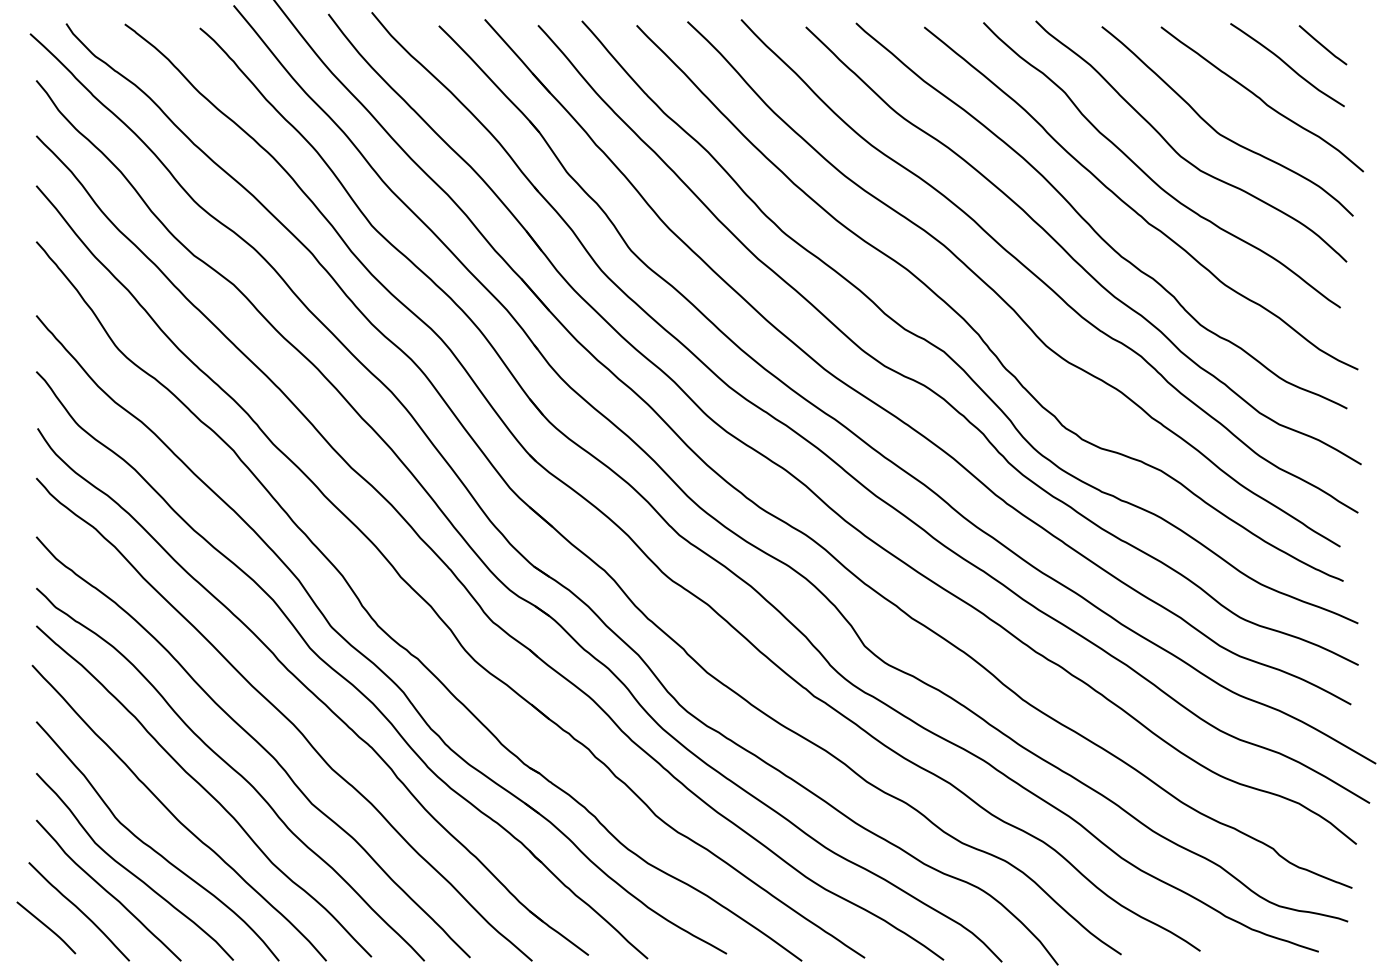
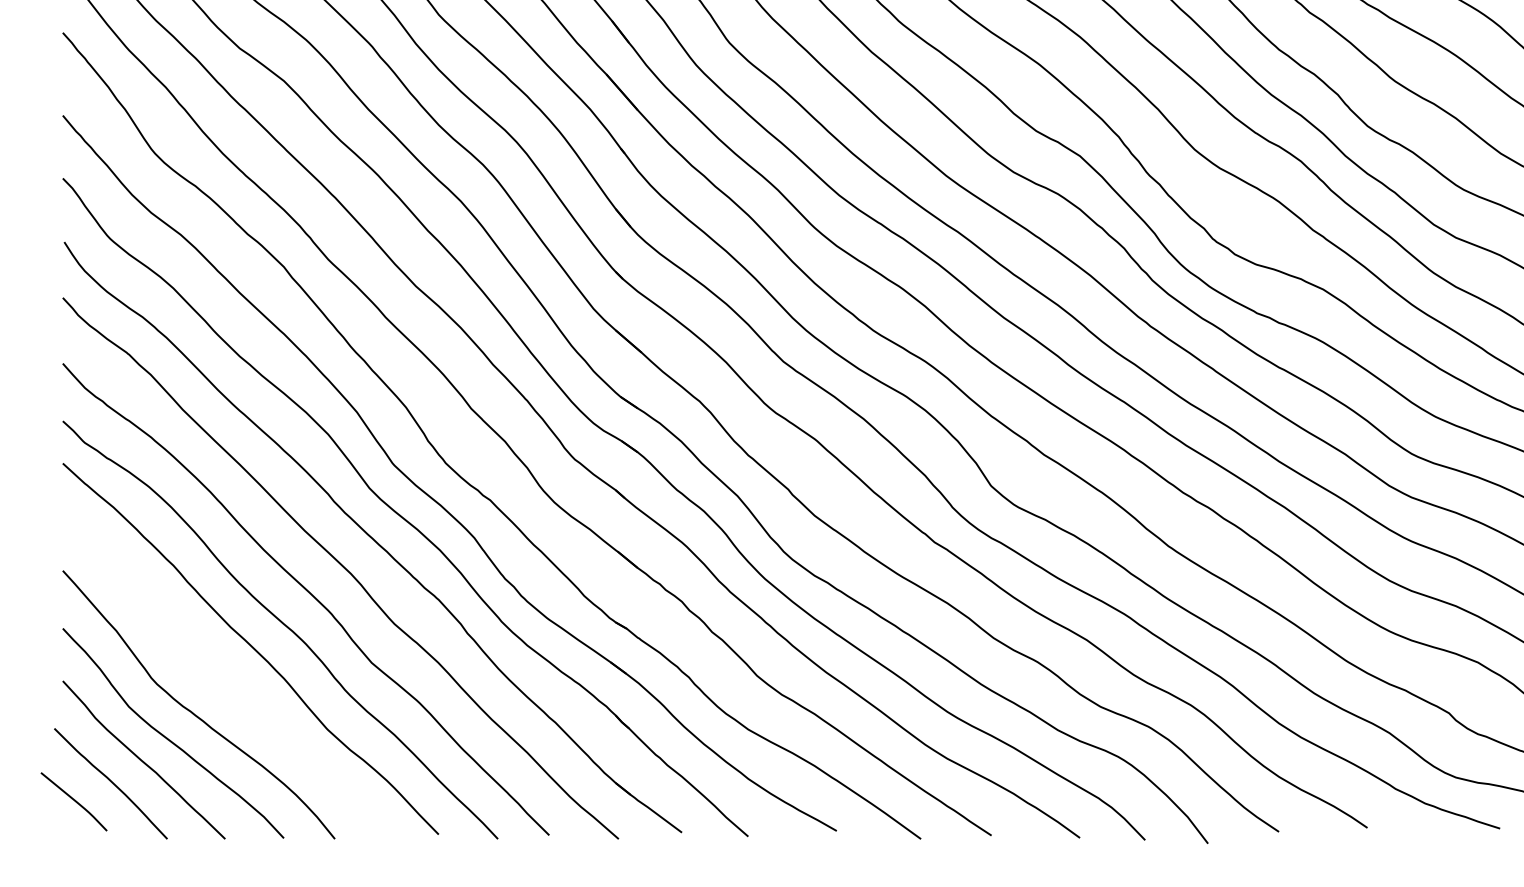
curve: (174, 815) -> (217, 675), removed

